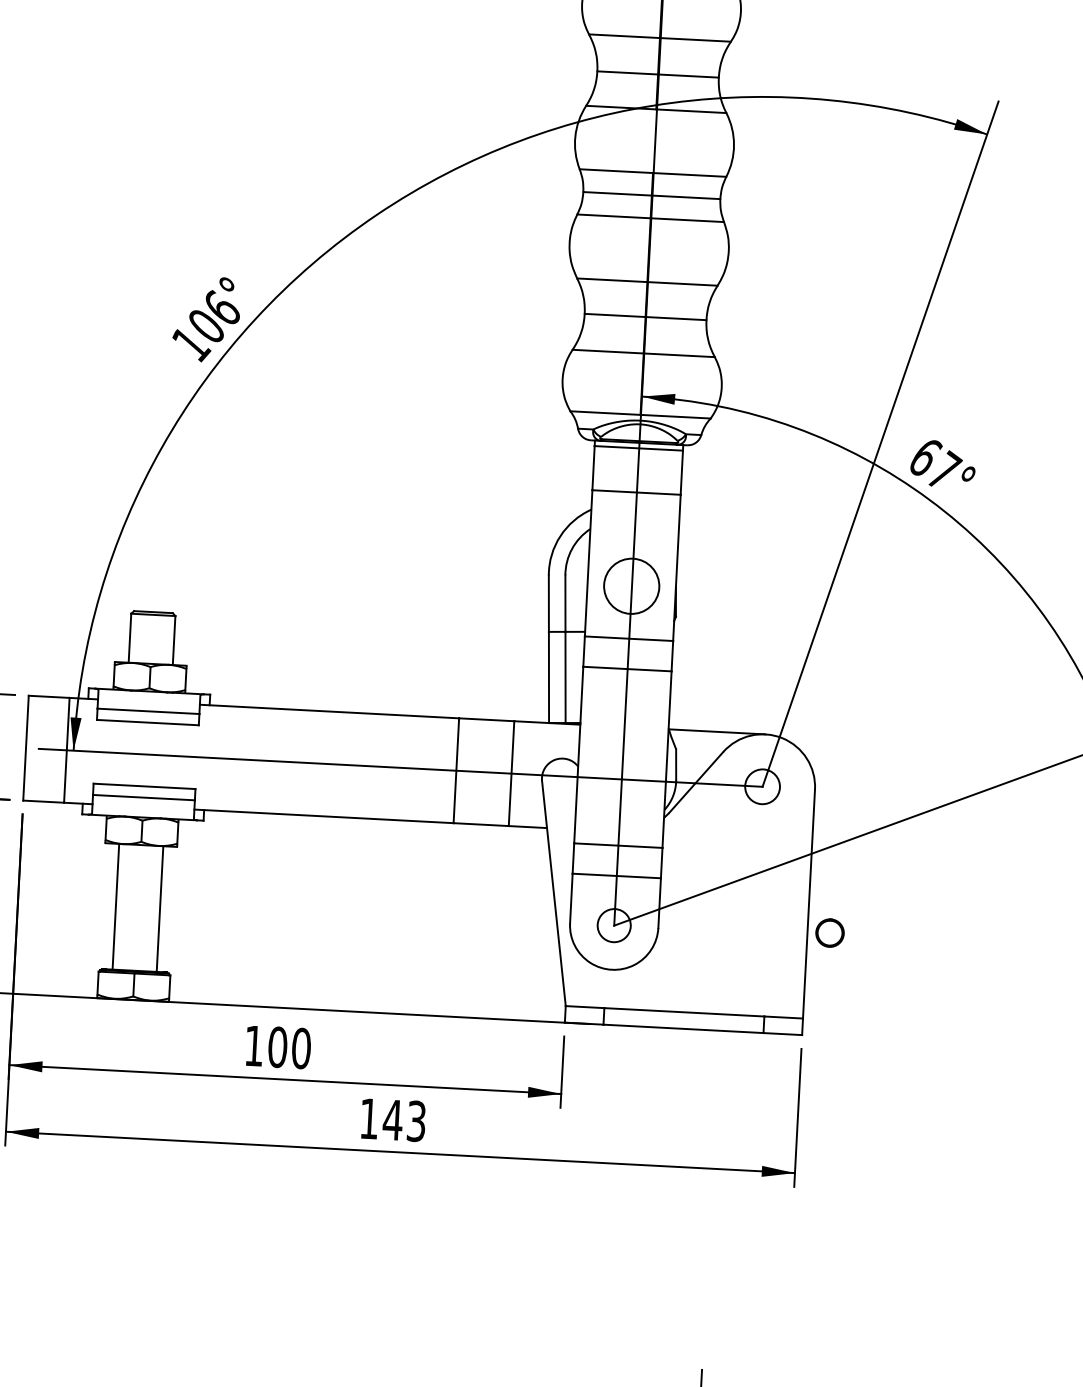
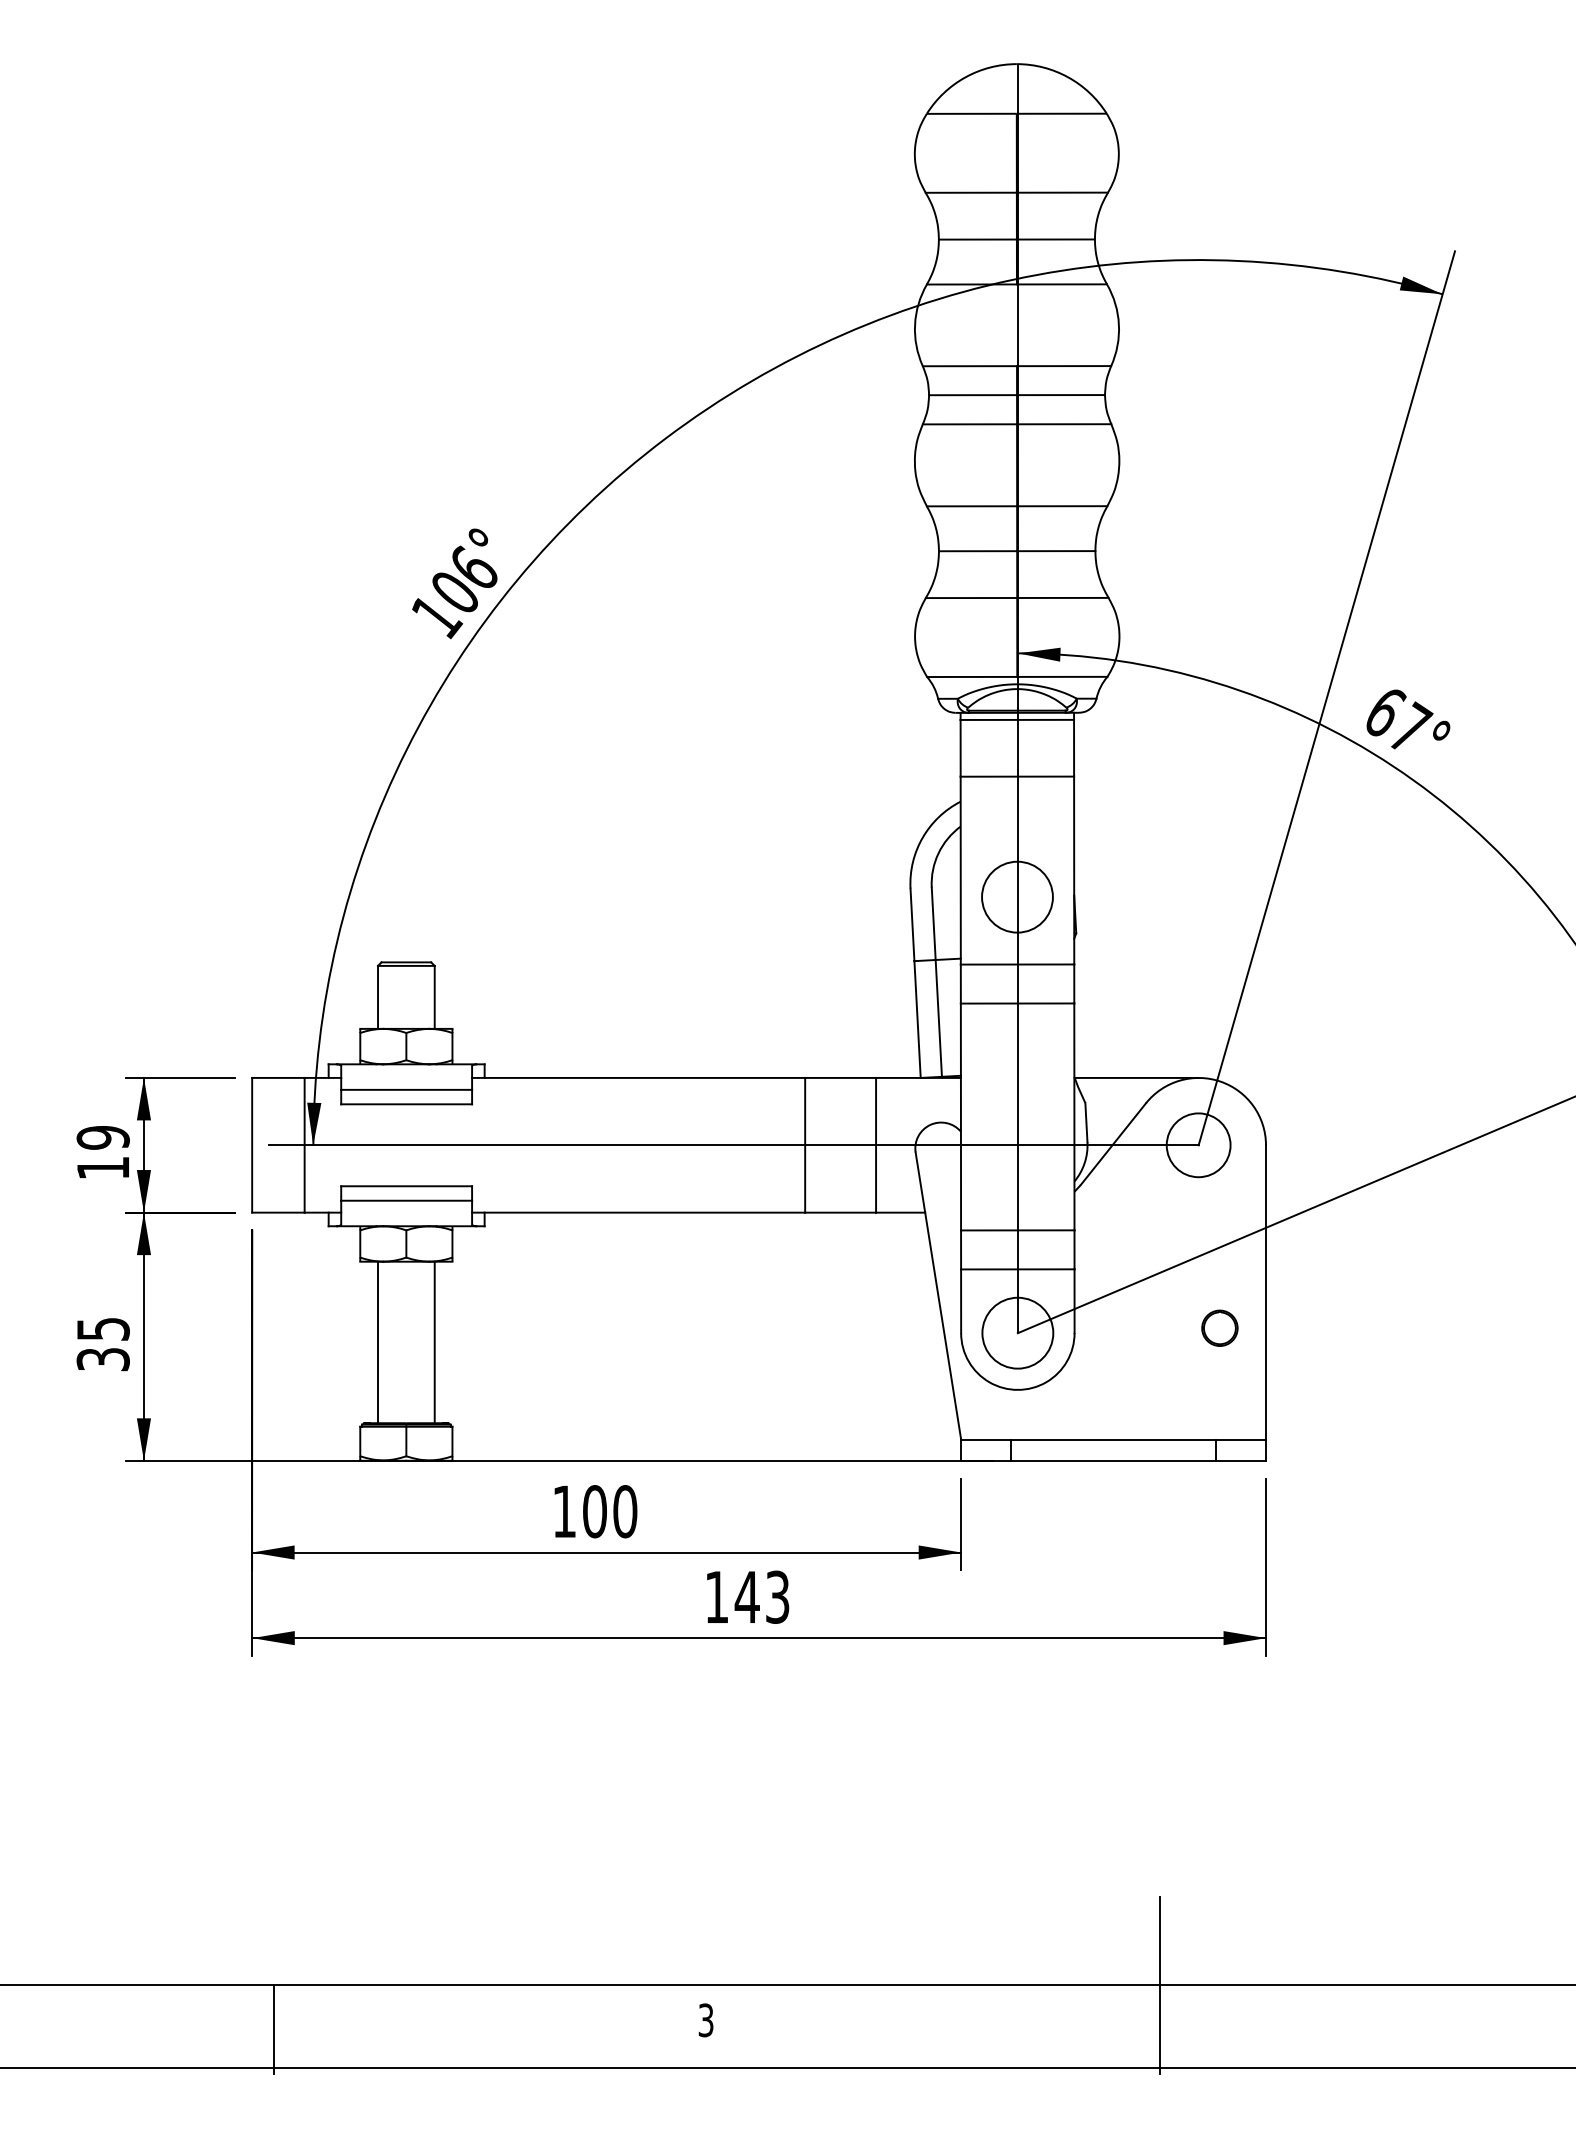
circle: (762, 786) -> (1198, 1145), size x1.43
circle: (613, 925) -> (1017, 1332), size x1.67
part: (829, 932) -> (1219, 1327), moved

